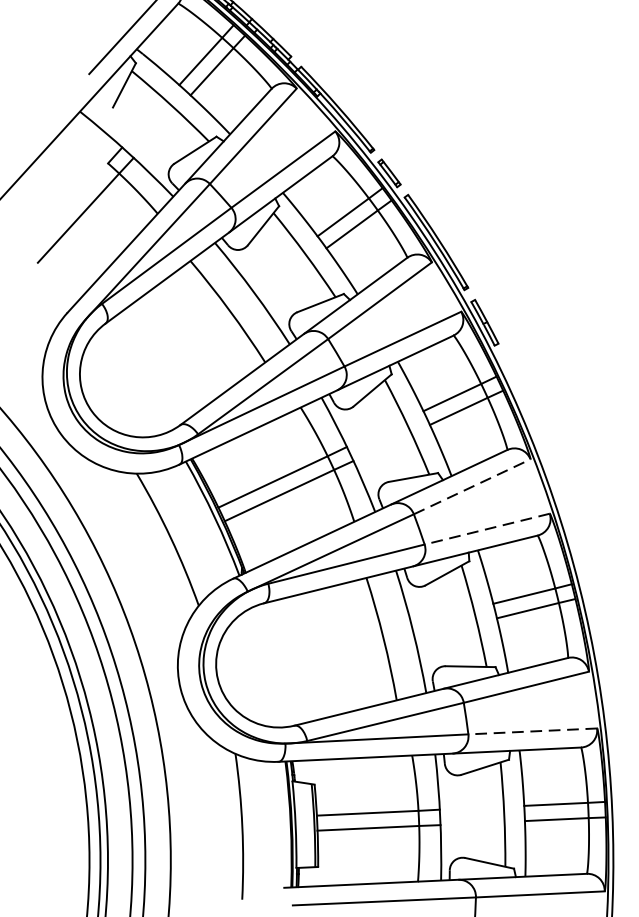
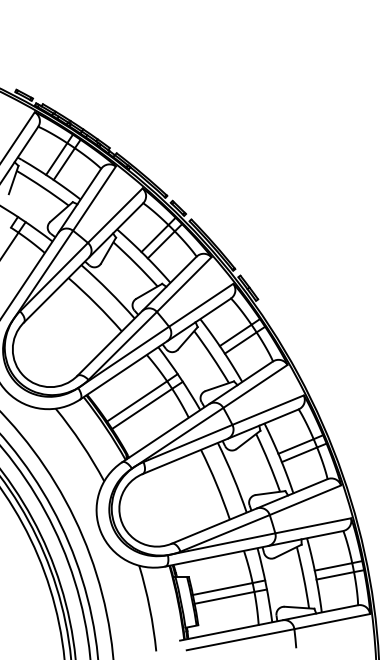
line: (472, 486) -> (255, 386), dashed -> solid
line: (487, 529) -> (268, 410), dashed -> solid
line: (533, 730) -> (313, 525), dashed -> solid

